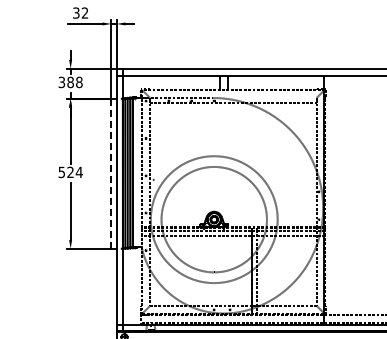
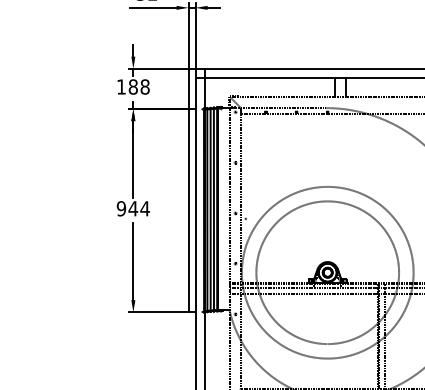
text: (61, 82) -> (120, 87), 388 -> 188
text: (66, 171) -> (127, 207), 524 -> 944
line: (111, 173) -> (188, 210), dashed -> solid

